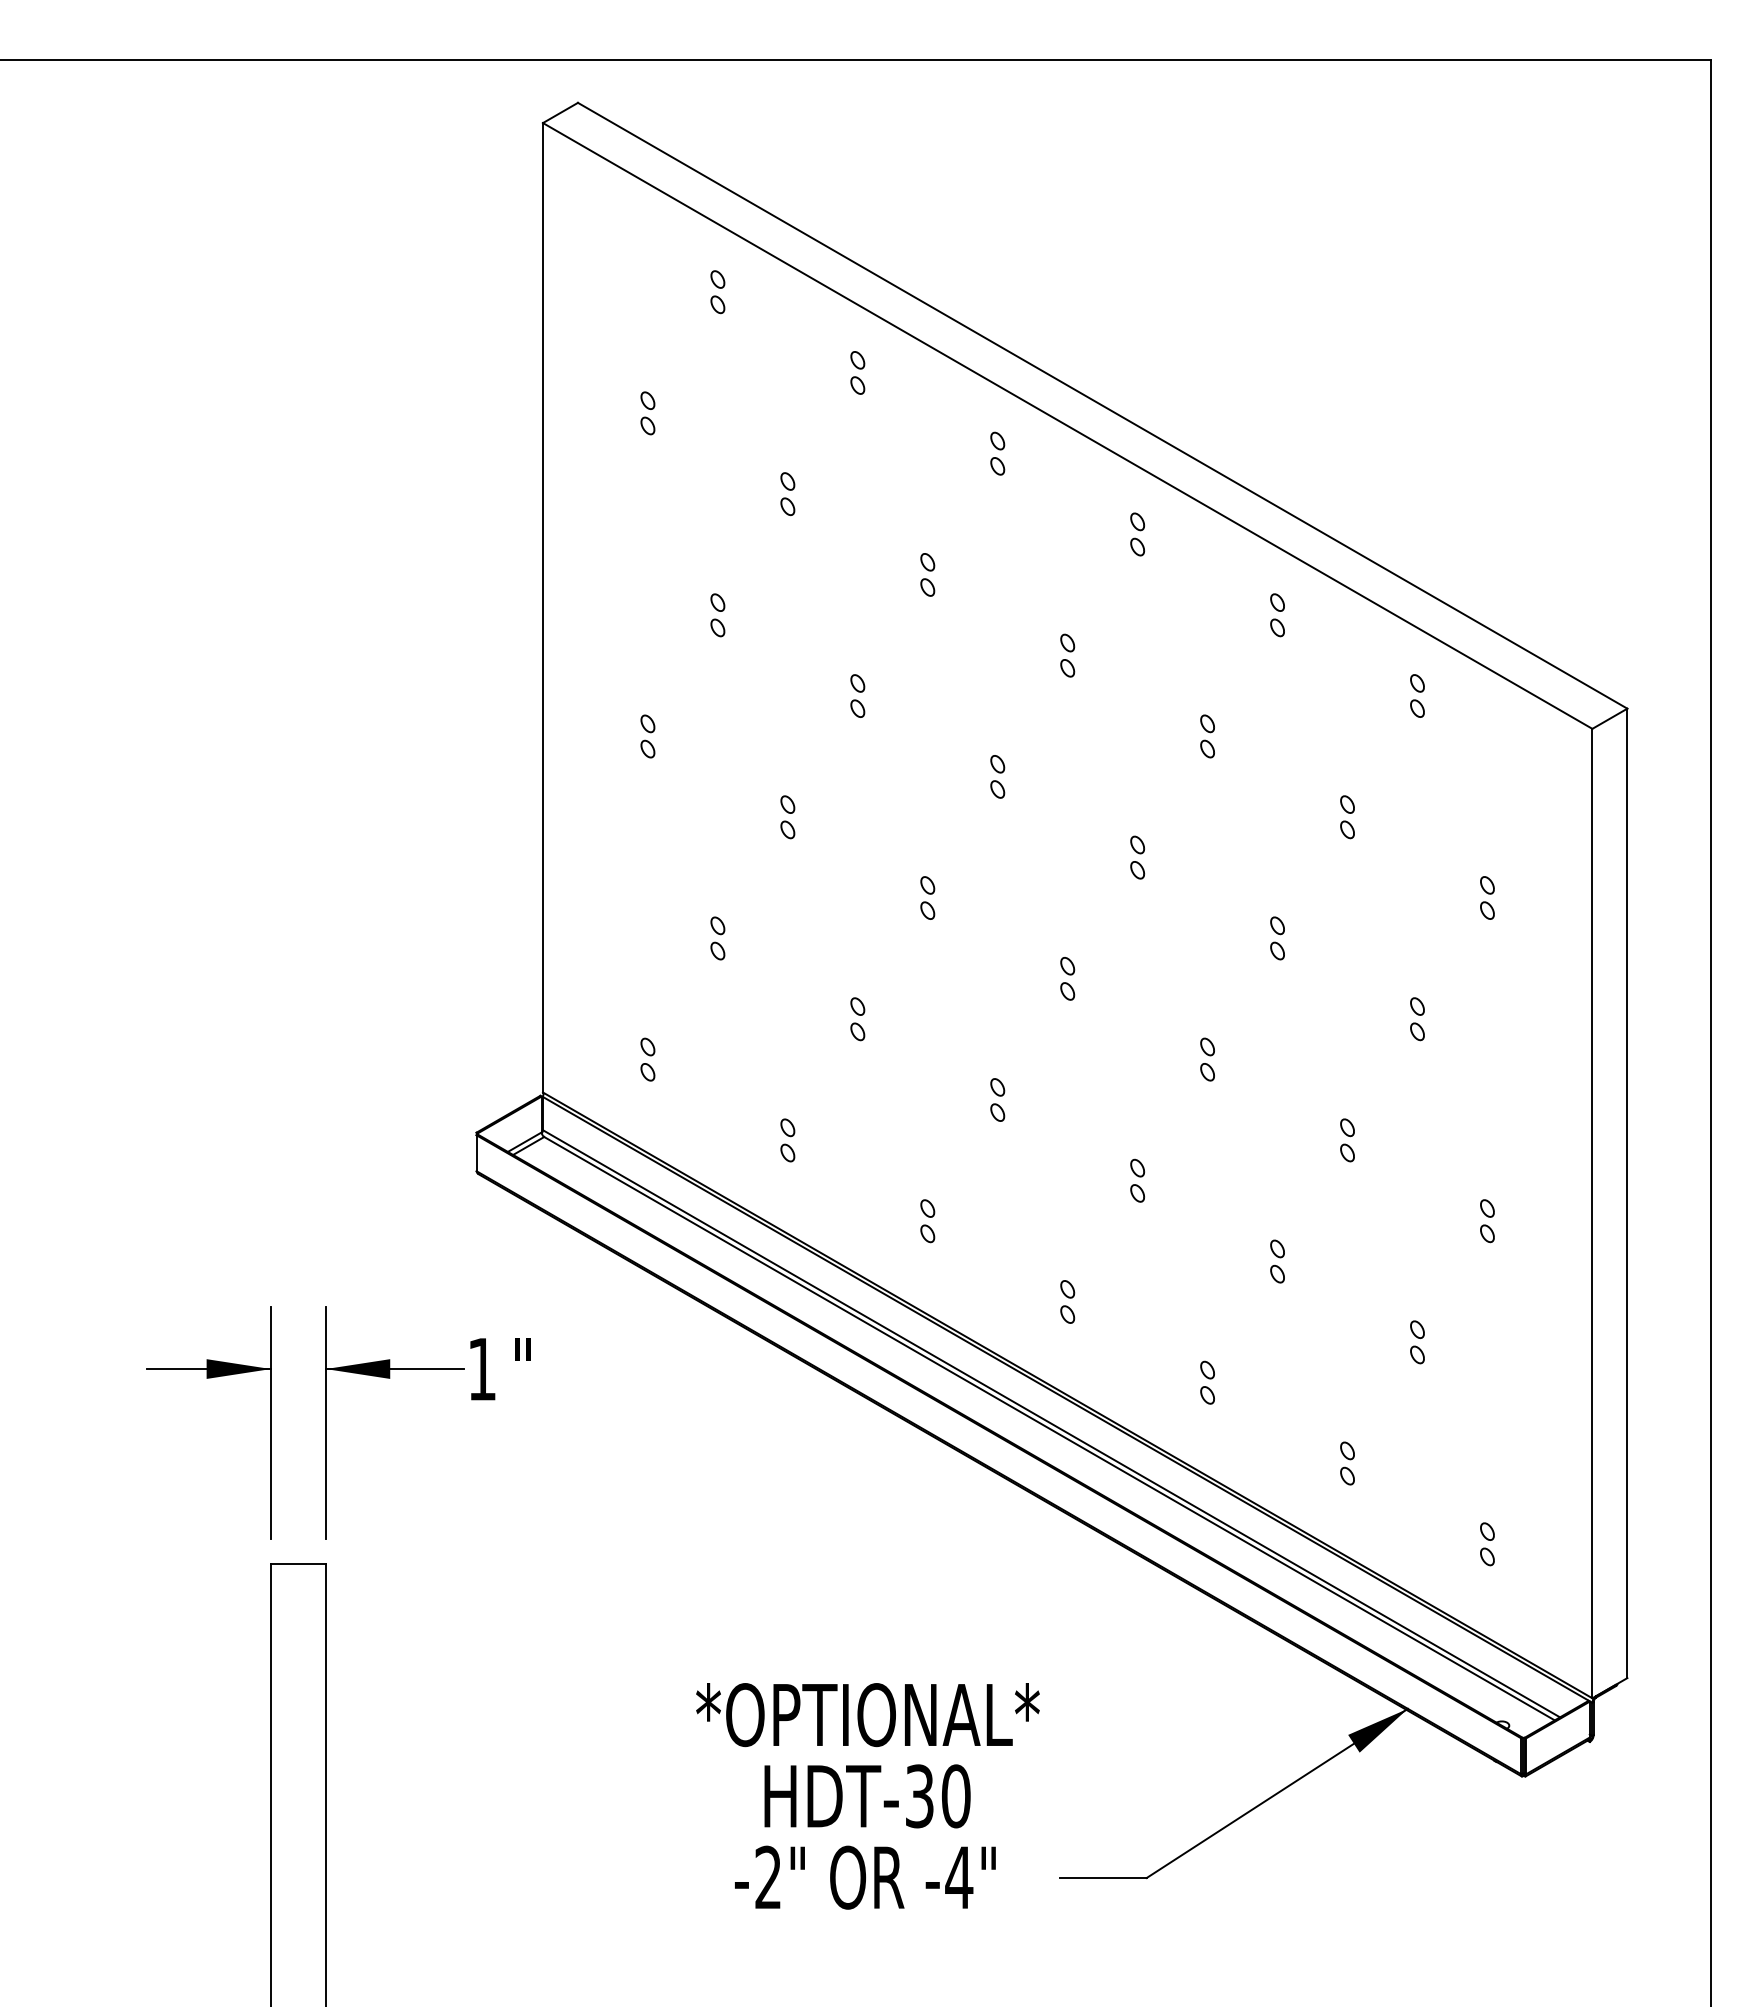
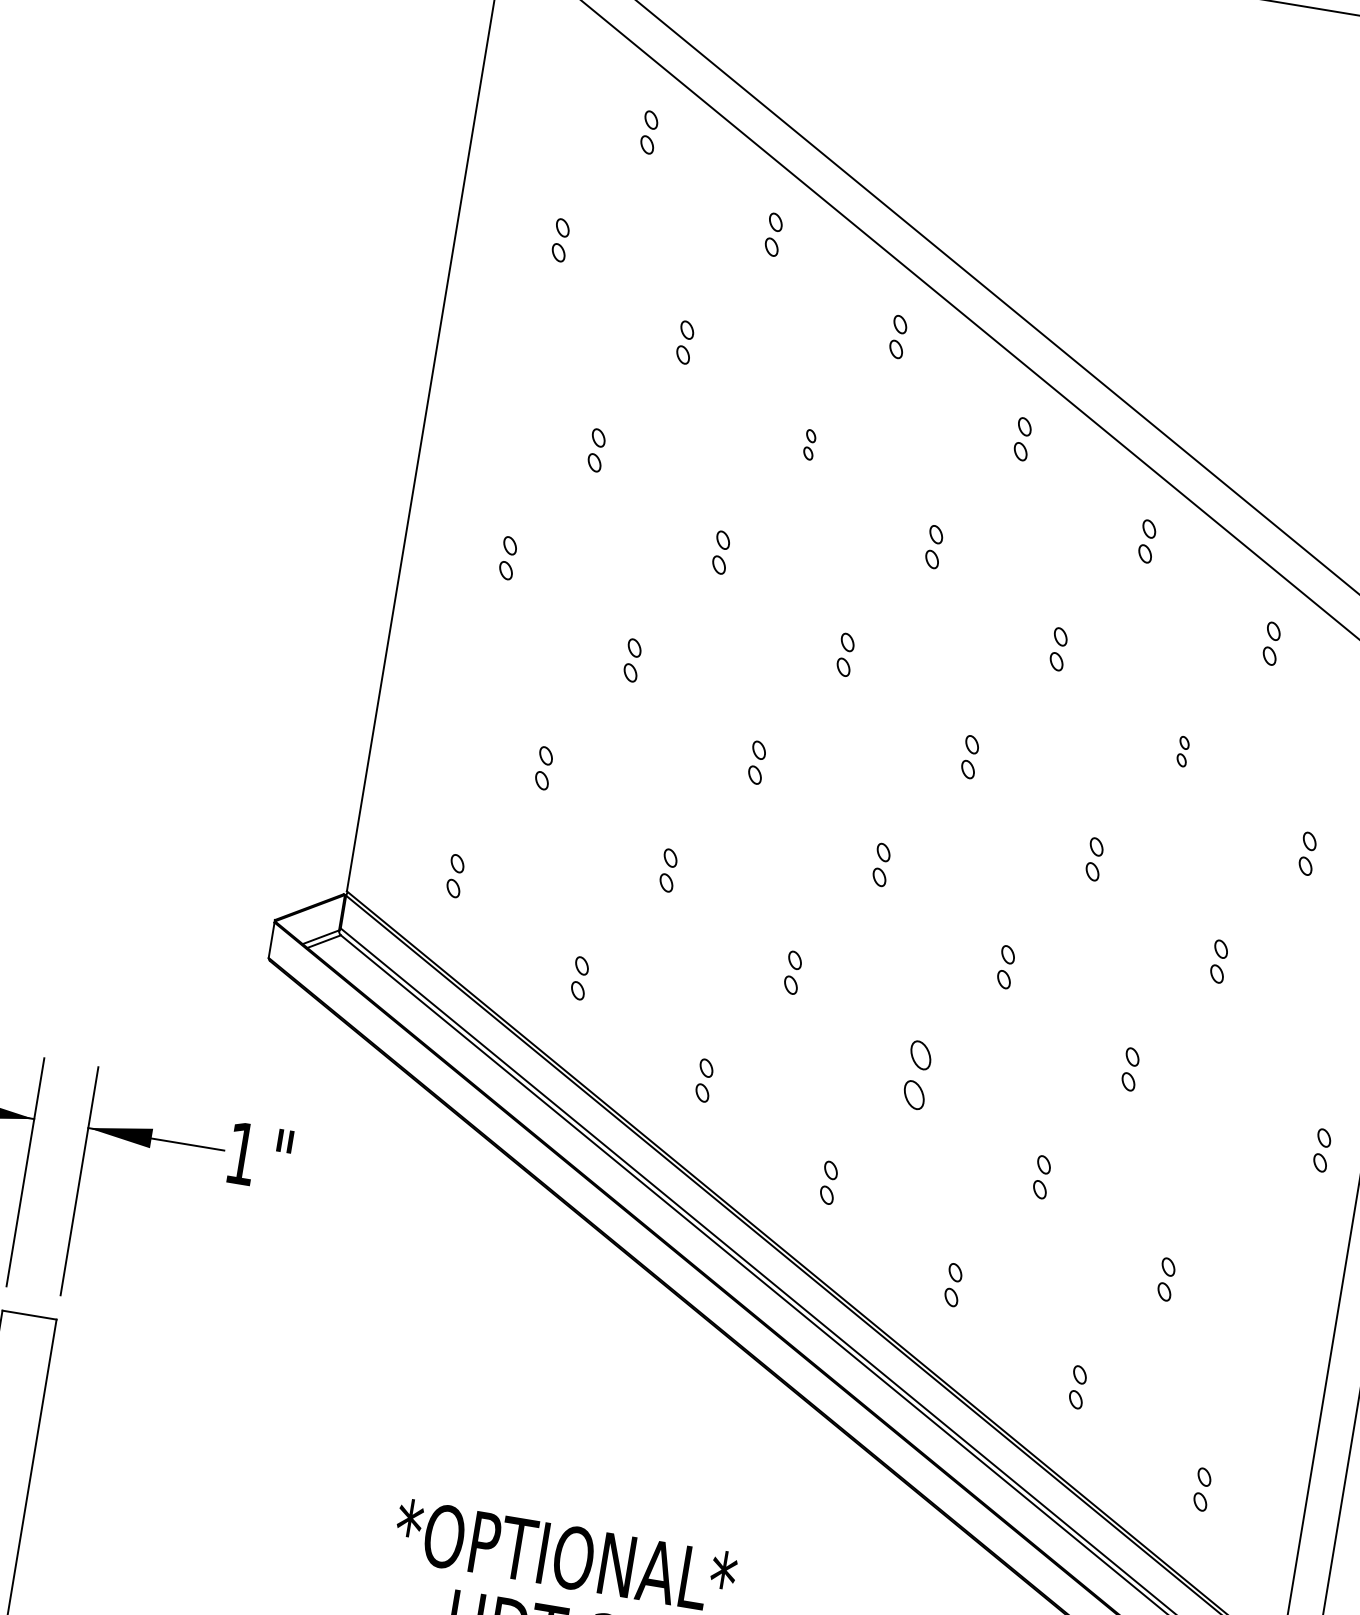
part: (927, 574) -> (809, 444), size x0.7
part: (1347, 817) -> (1183, 751), size x0.7
part: (1137, 1180) -> (917, 1074), size x1.6
part: (1487, 1221) -> (1322, 1150), moved

